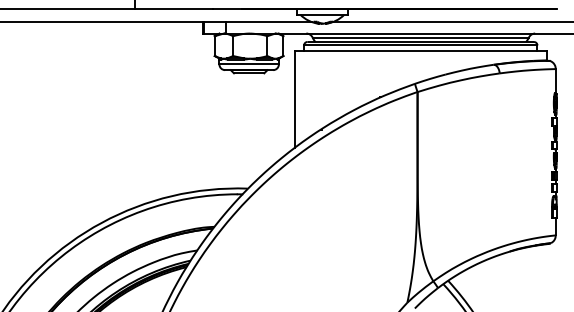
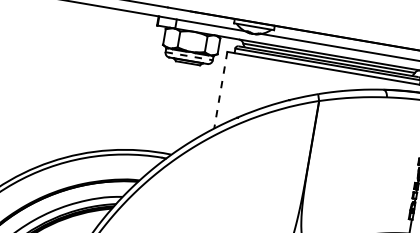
line: (249, 64) -> (189, 56), solid -> dashed
line: (294, 99) -> (220, 90), solid -> dashed

